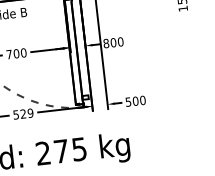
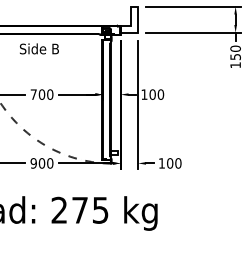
text: (106, 43) -> (144, 94), 800 -> 100
text: (128, 102) -> (161, 163), 500 -> 100
text: (22, 114) -> (41, 163), 529 -> 900

